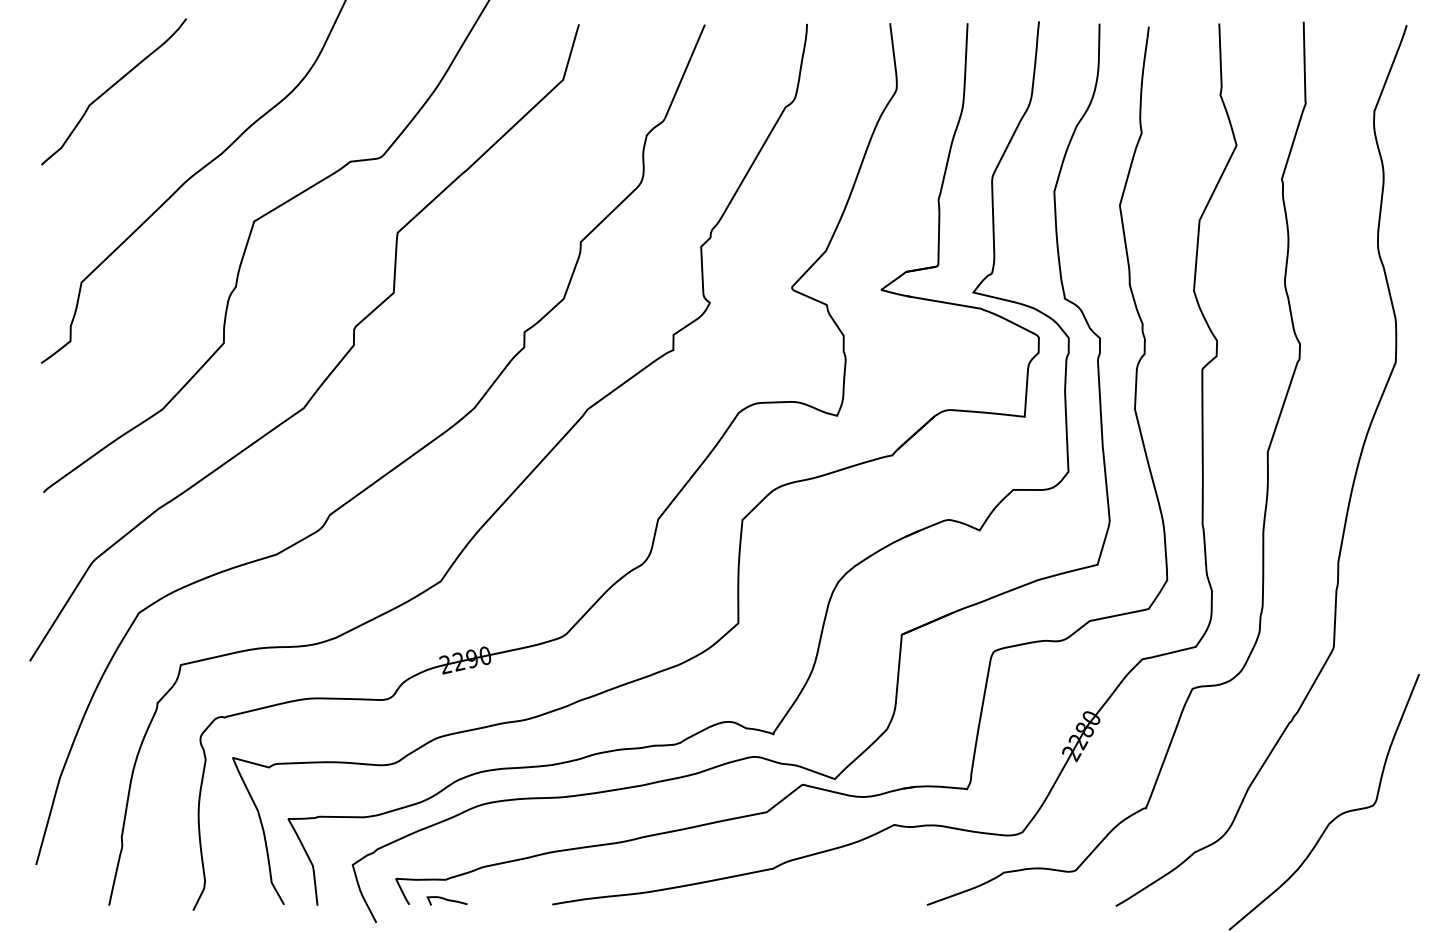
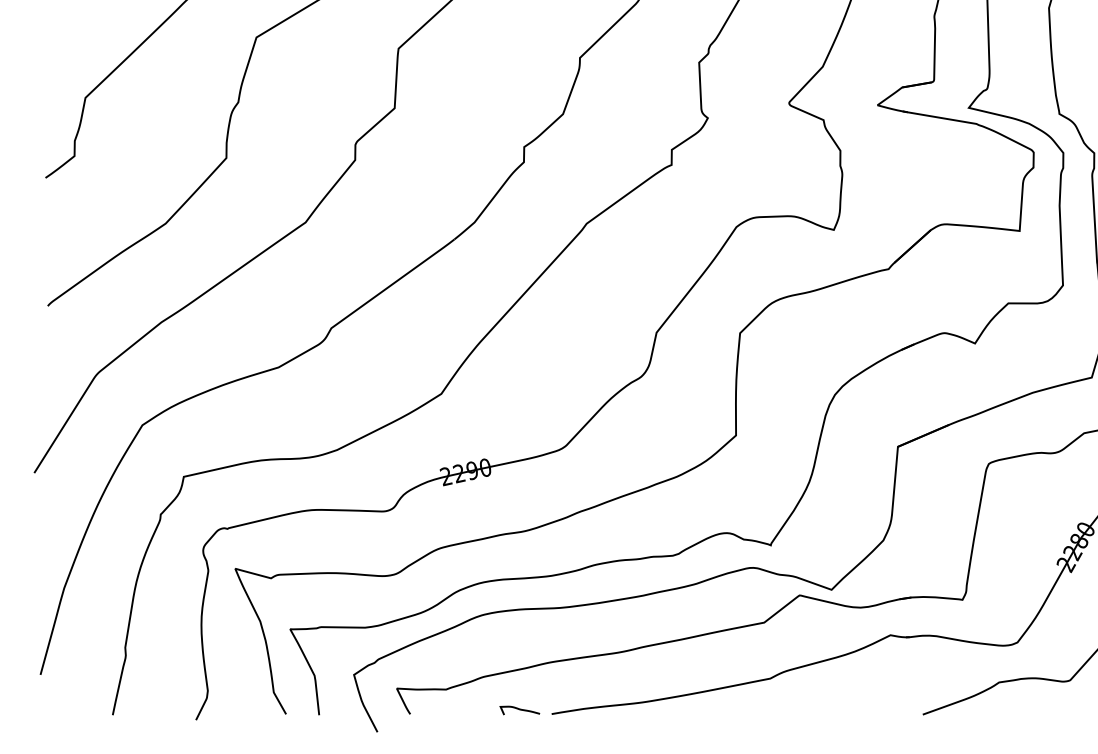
curve: (446, 900) -> (519, 710), moved

